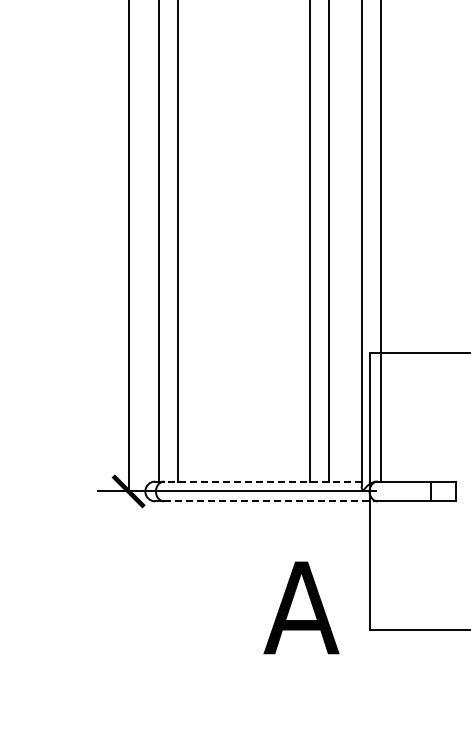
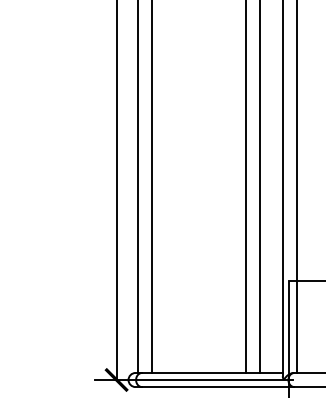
line: (262, 481) -> (212, 372), dashed -> solid
line: (271, 501) -> (218, 387), dashed -> solid

